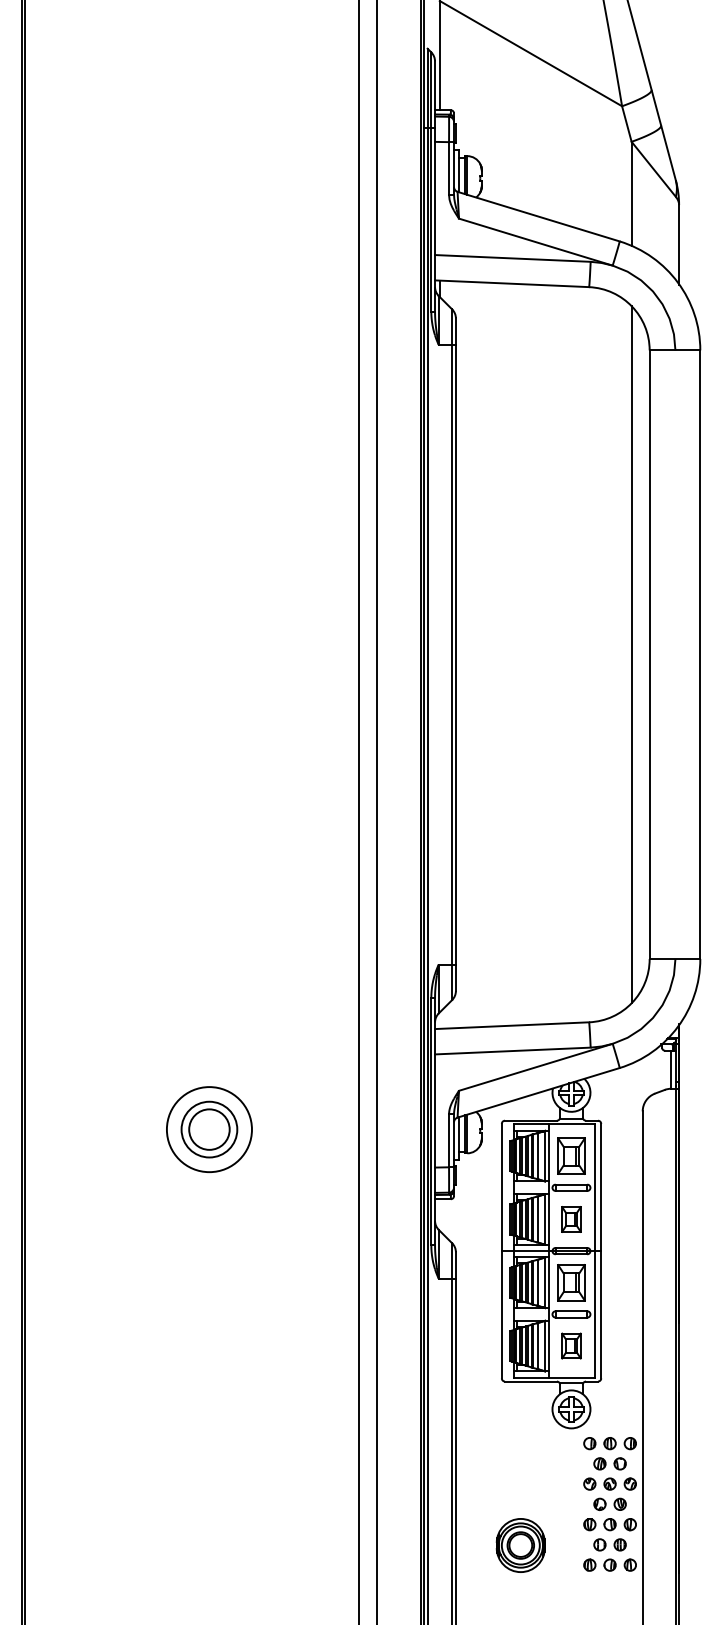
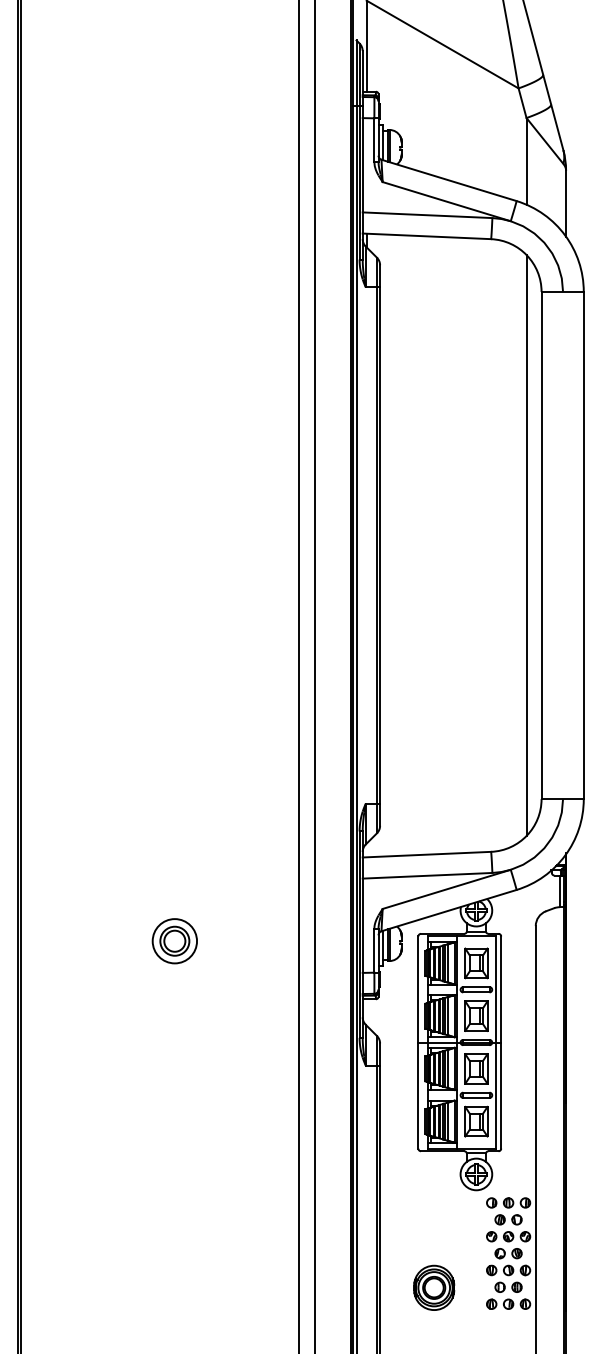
part: (209, 1129) -> (174, 941), size x0.62
part: (571, 1219) -> (476, 1016), size x1.43
part: (571, 1345) -> (476, 1121), size x1.43

